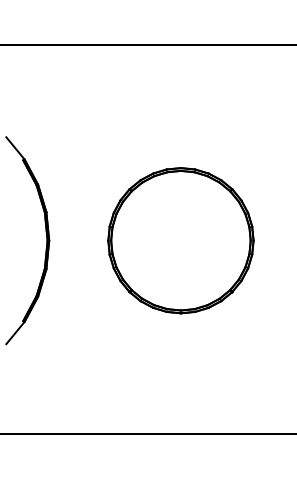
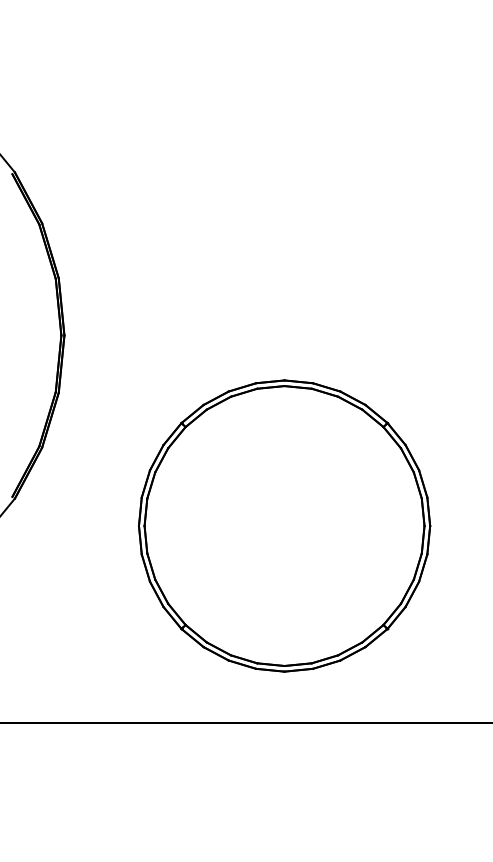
part: (180, 240) -> (283, 525), moved

